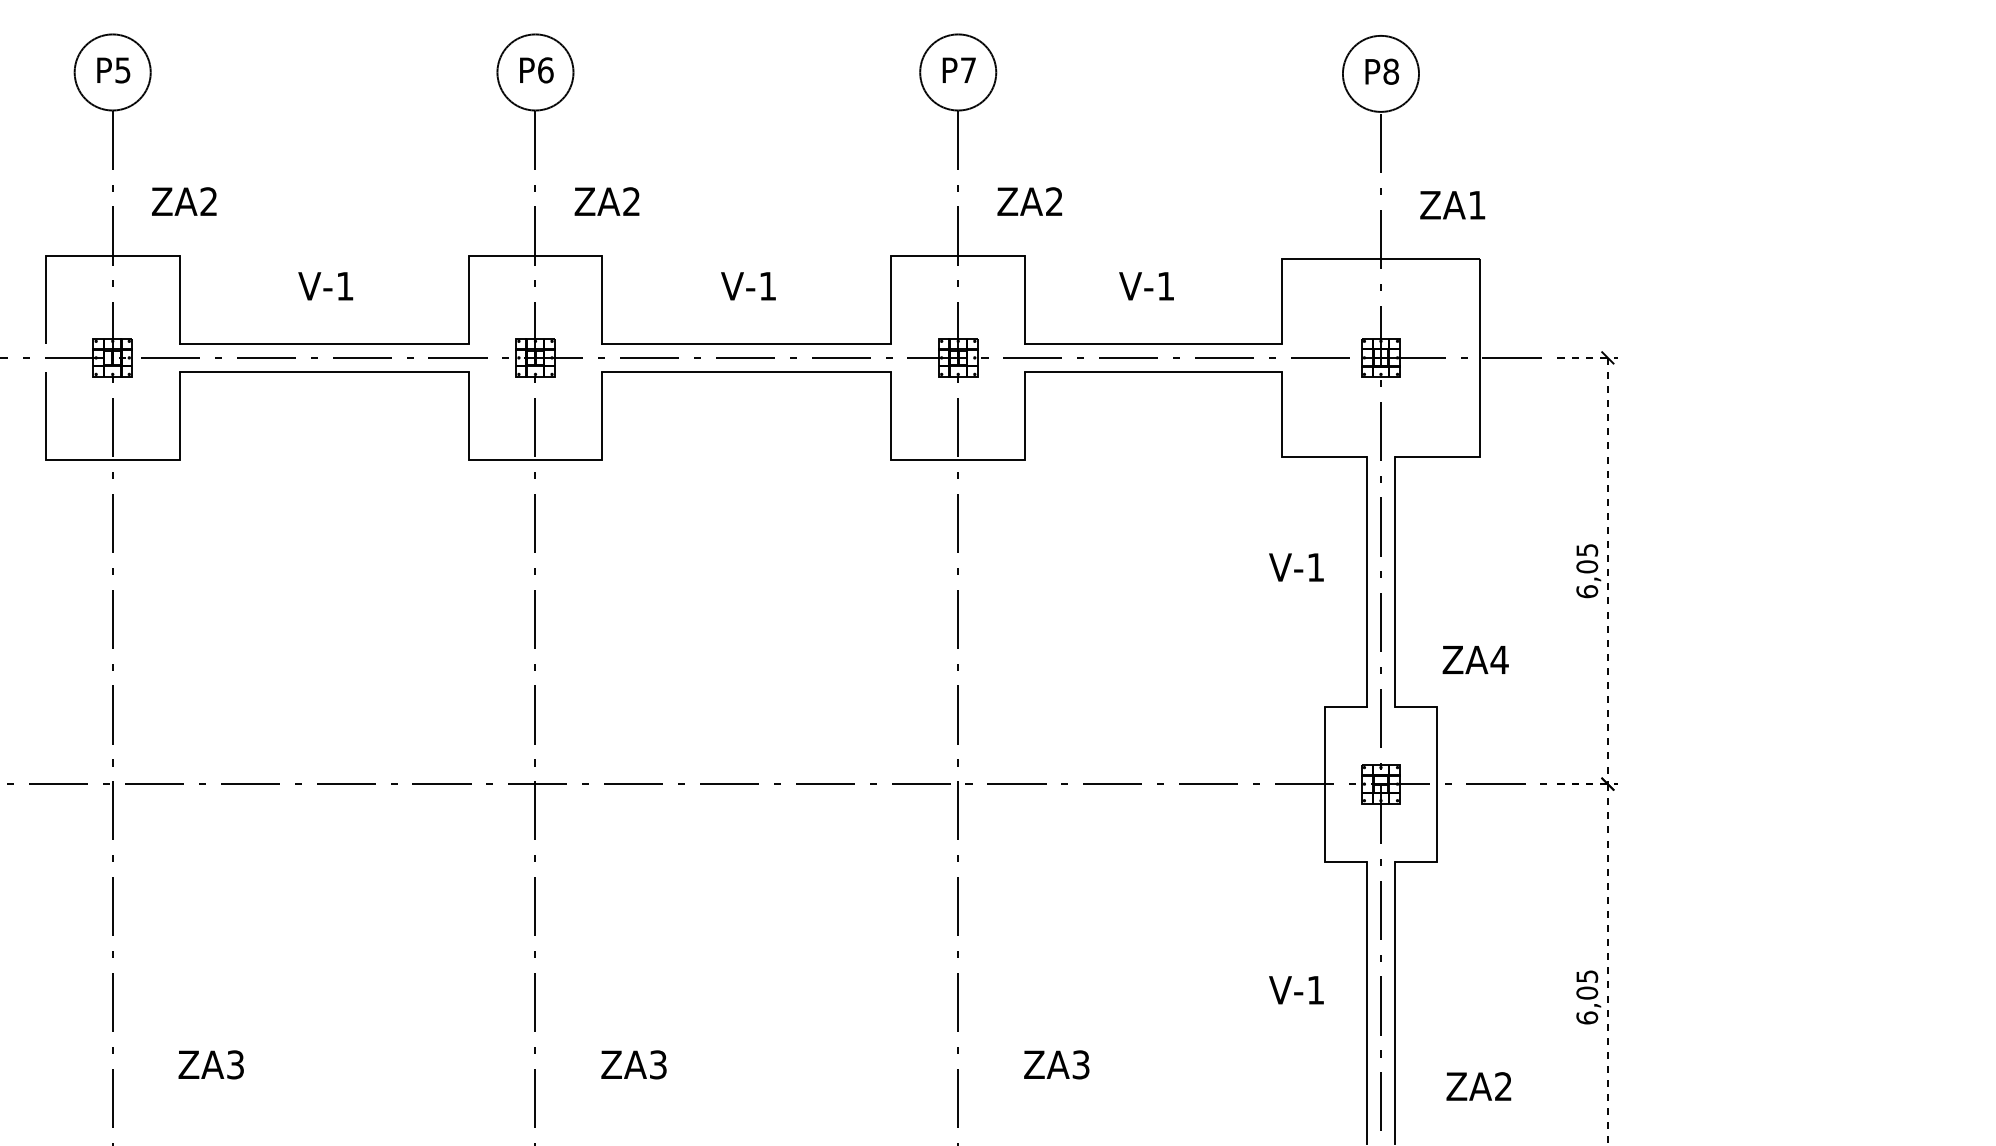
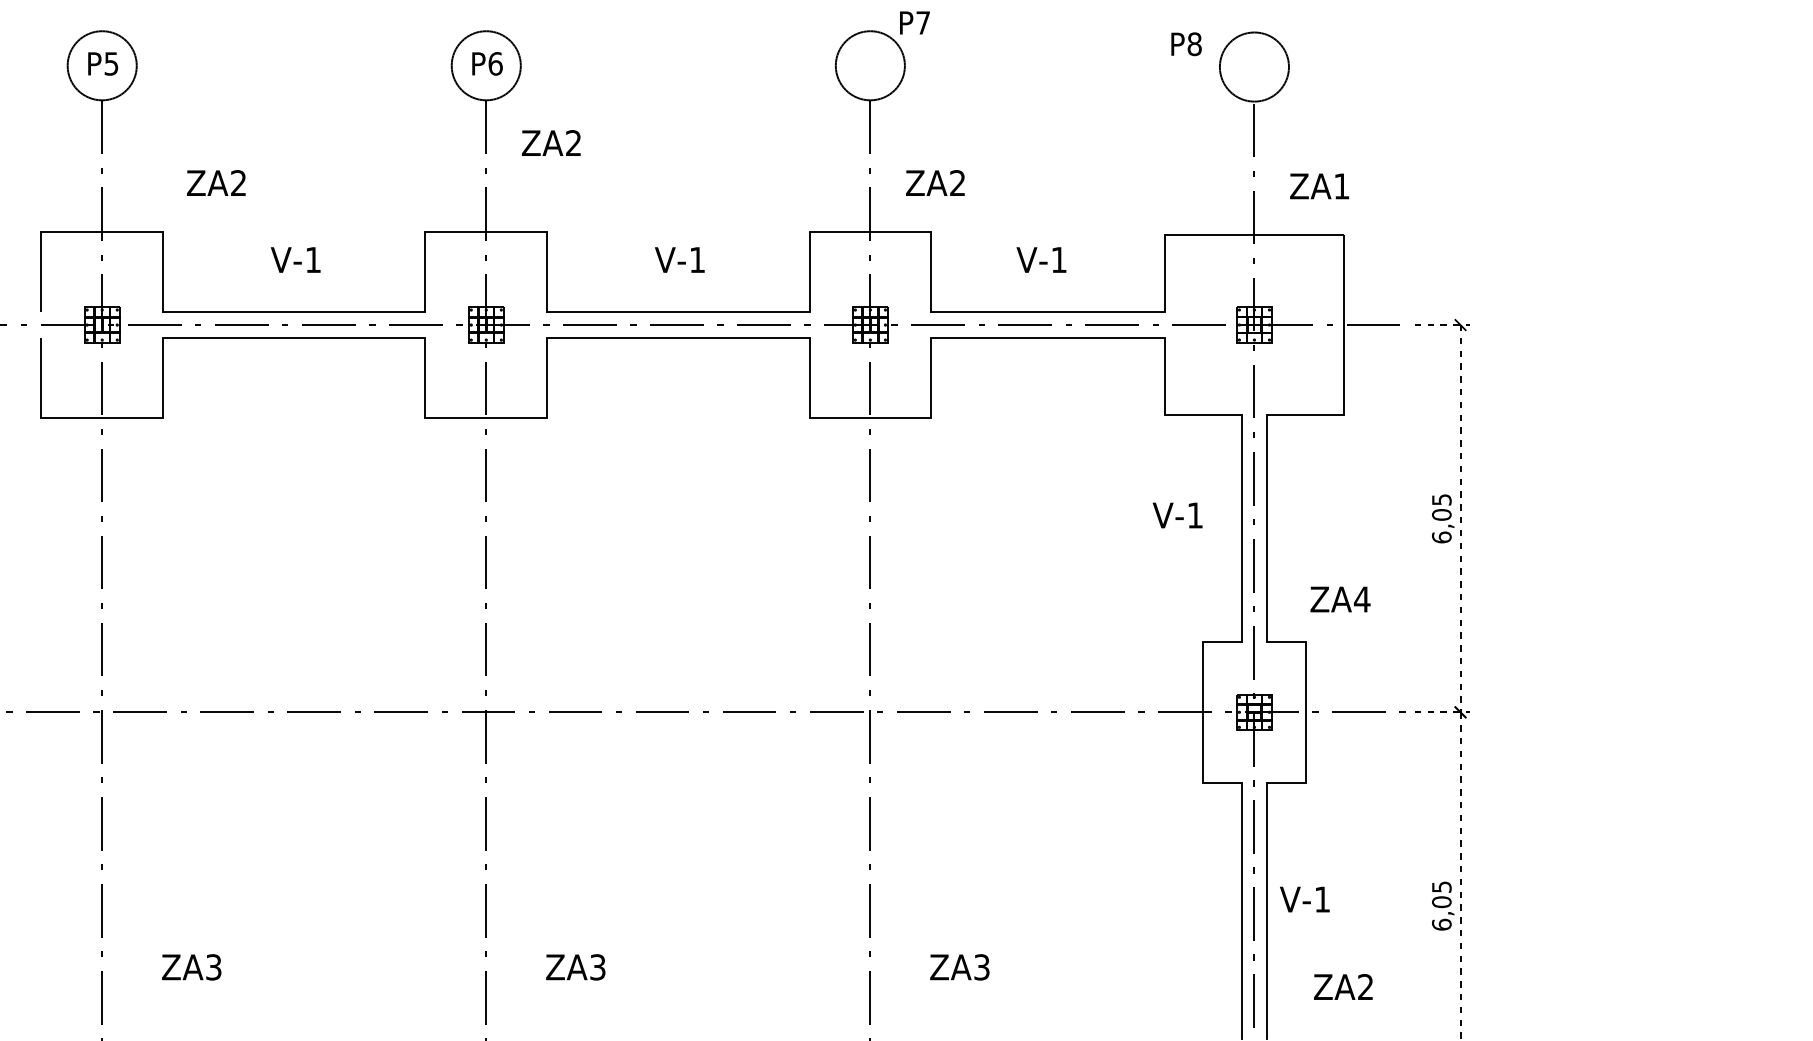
text: (958, 69) -> (914, 22), moved
text: (1382, 71) -> (1186, 43), moved
text: (184, 201) -> (216, 182), moved
text: (606, 201) -> (550, 143), moved
text: (1296, 990) -> (1304, 899), moved

